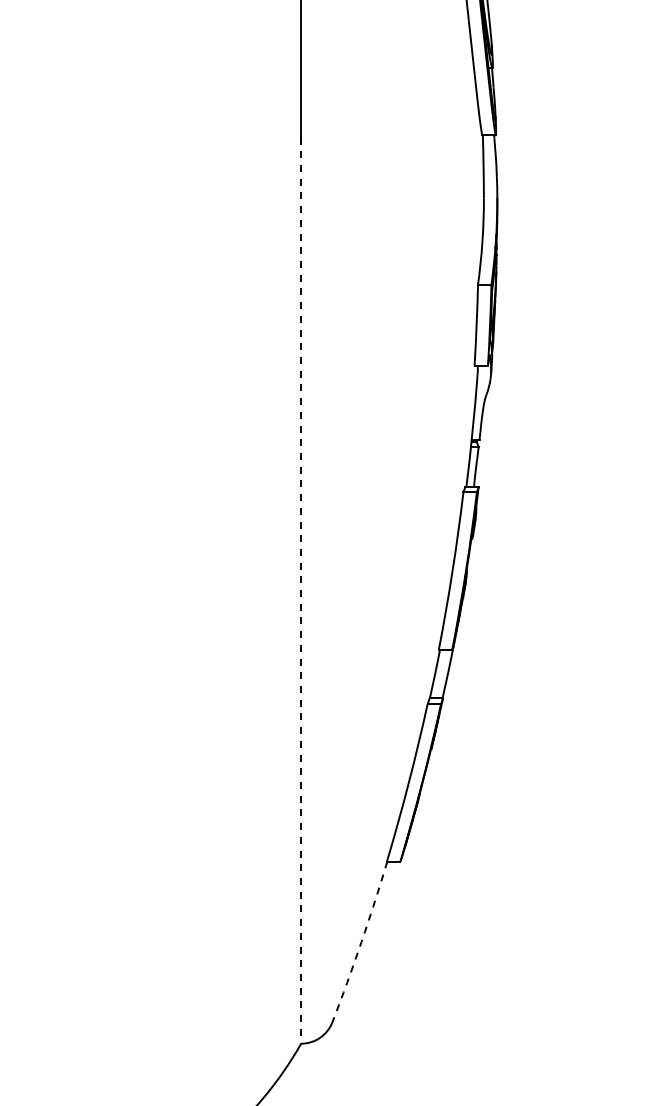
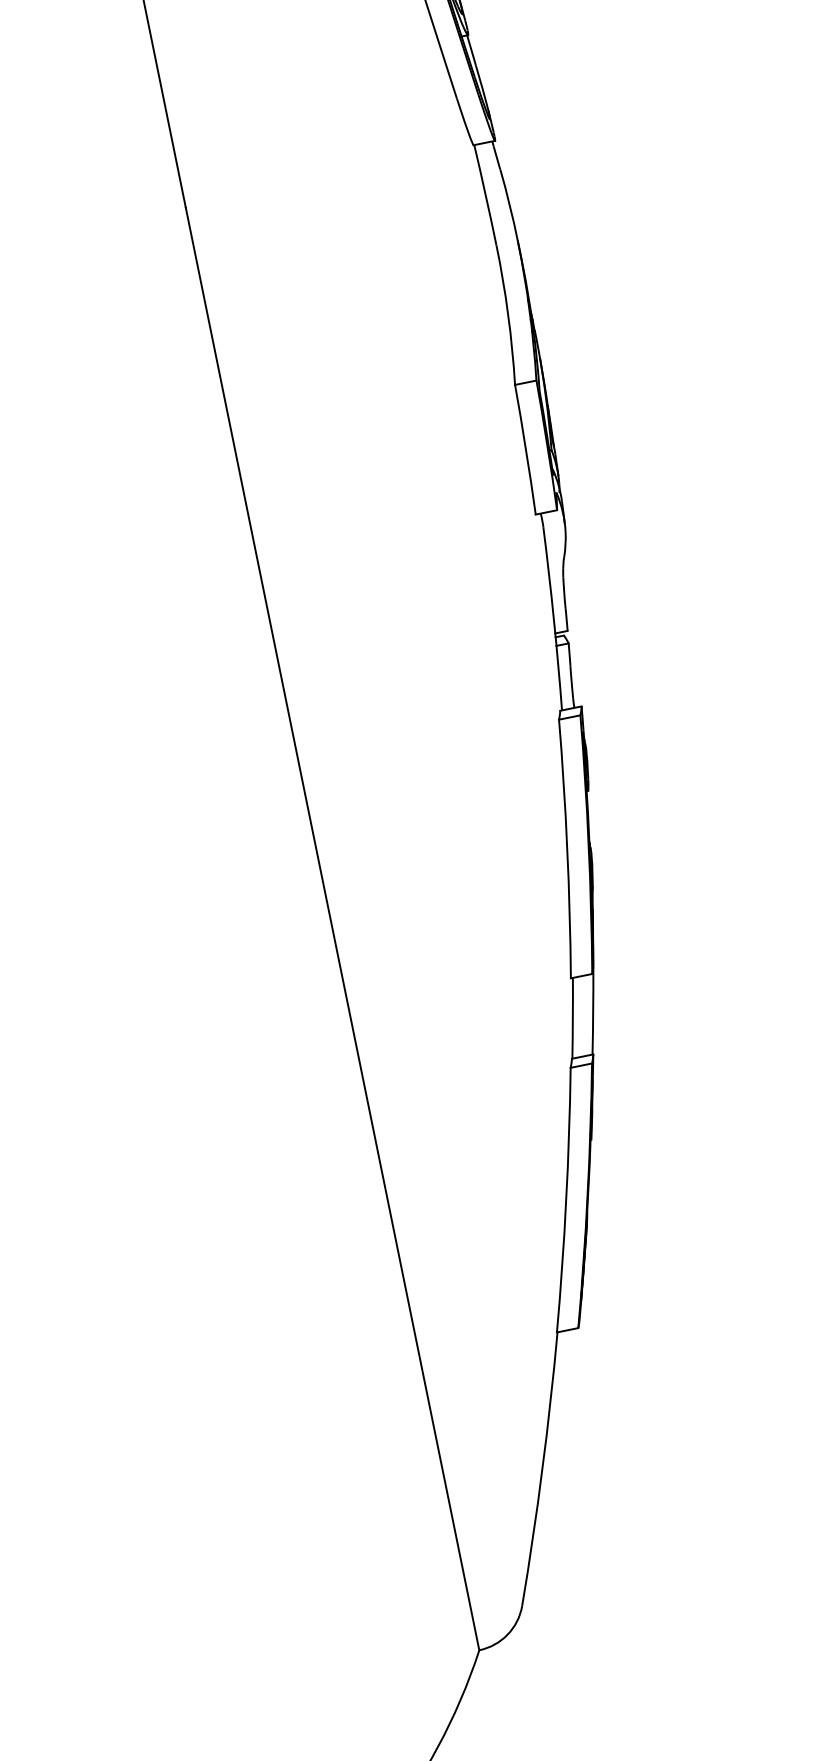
line: (301, 591) -> (333, 930), dashed -> solid
arc: (361, 942) -> (542, 1469), dashed -> solid

